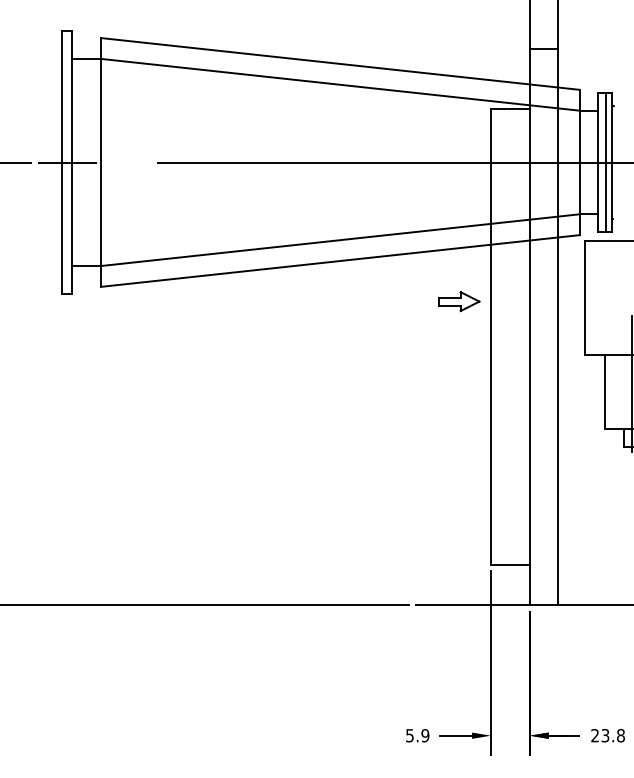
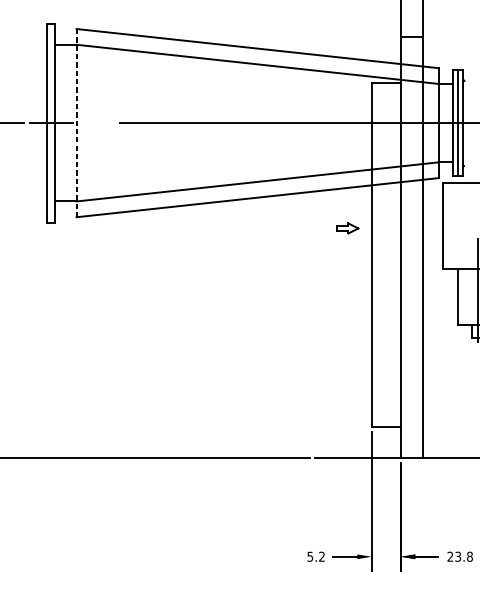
line: (100, 162) -> (76, 123), solid -> dashed
part: (459, 301) -> (347, 228), size x0.7
text: (425, 735) -> (322, 556), 5.9 -> 5.2

